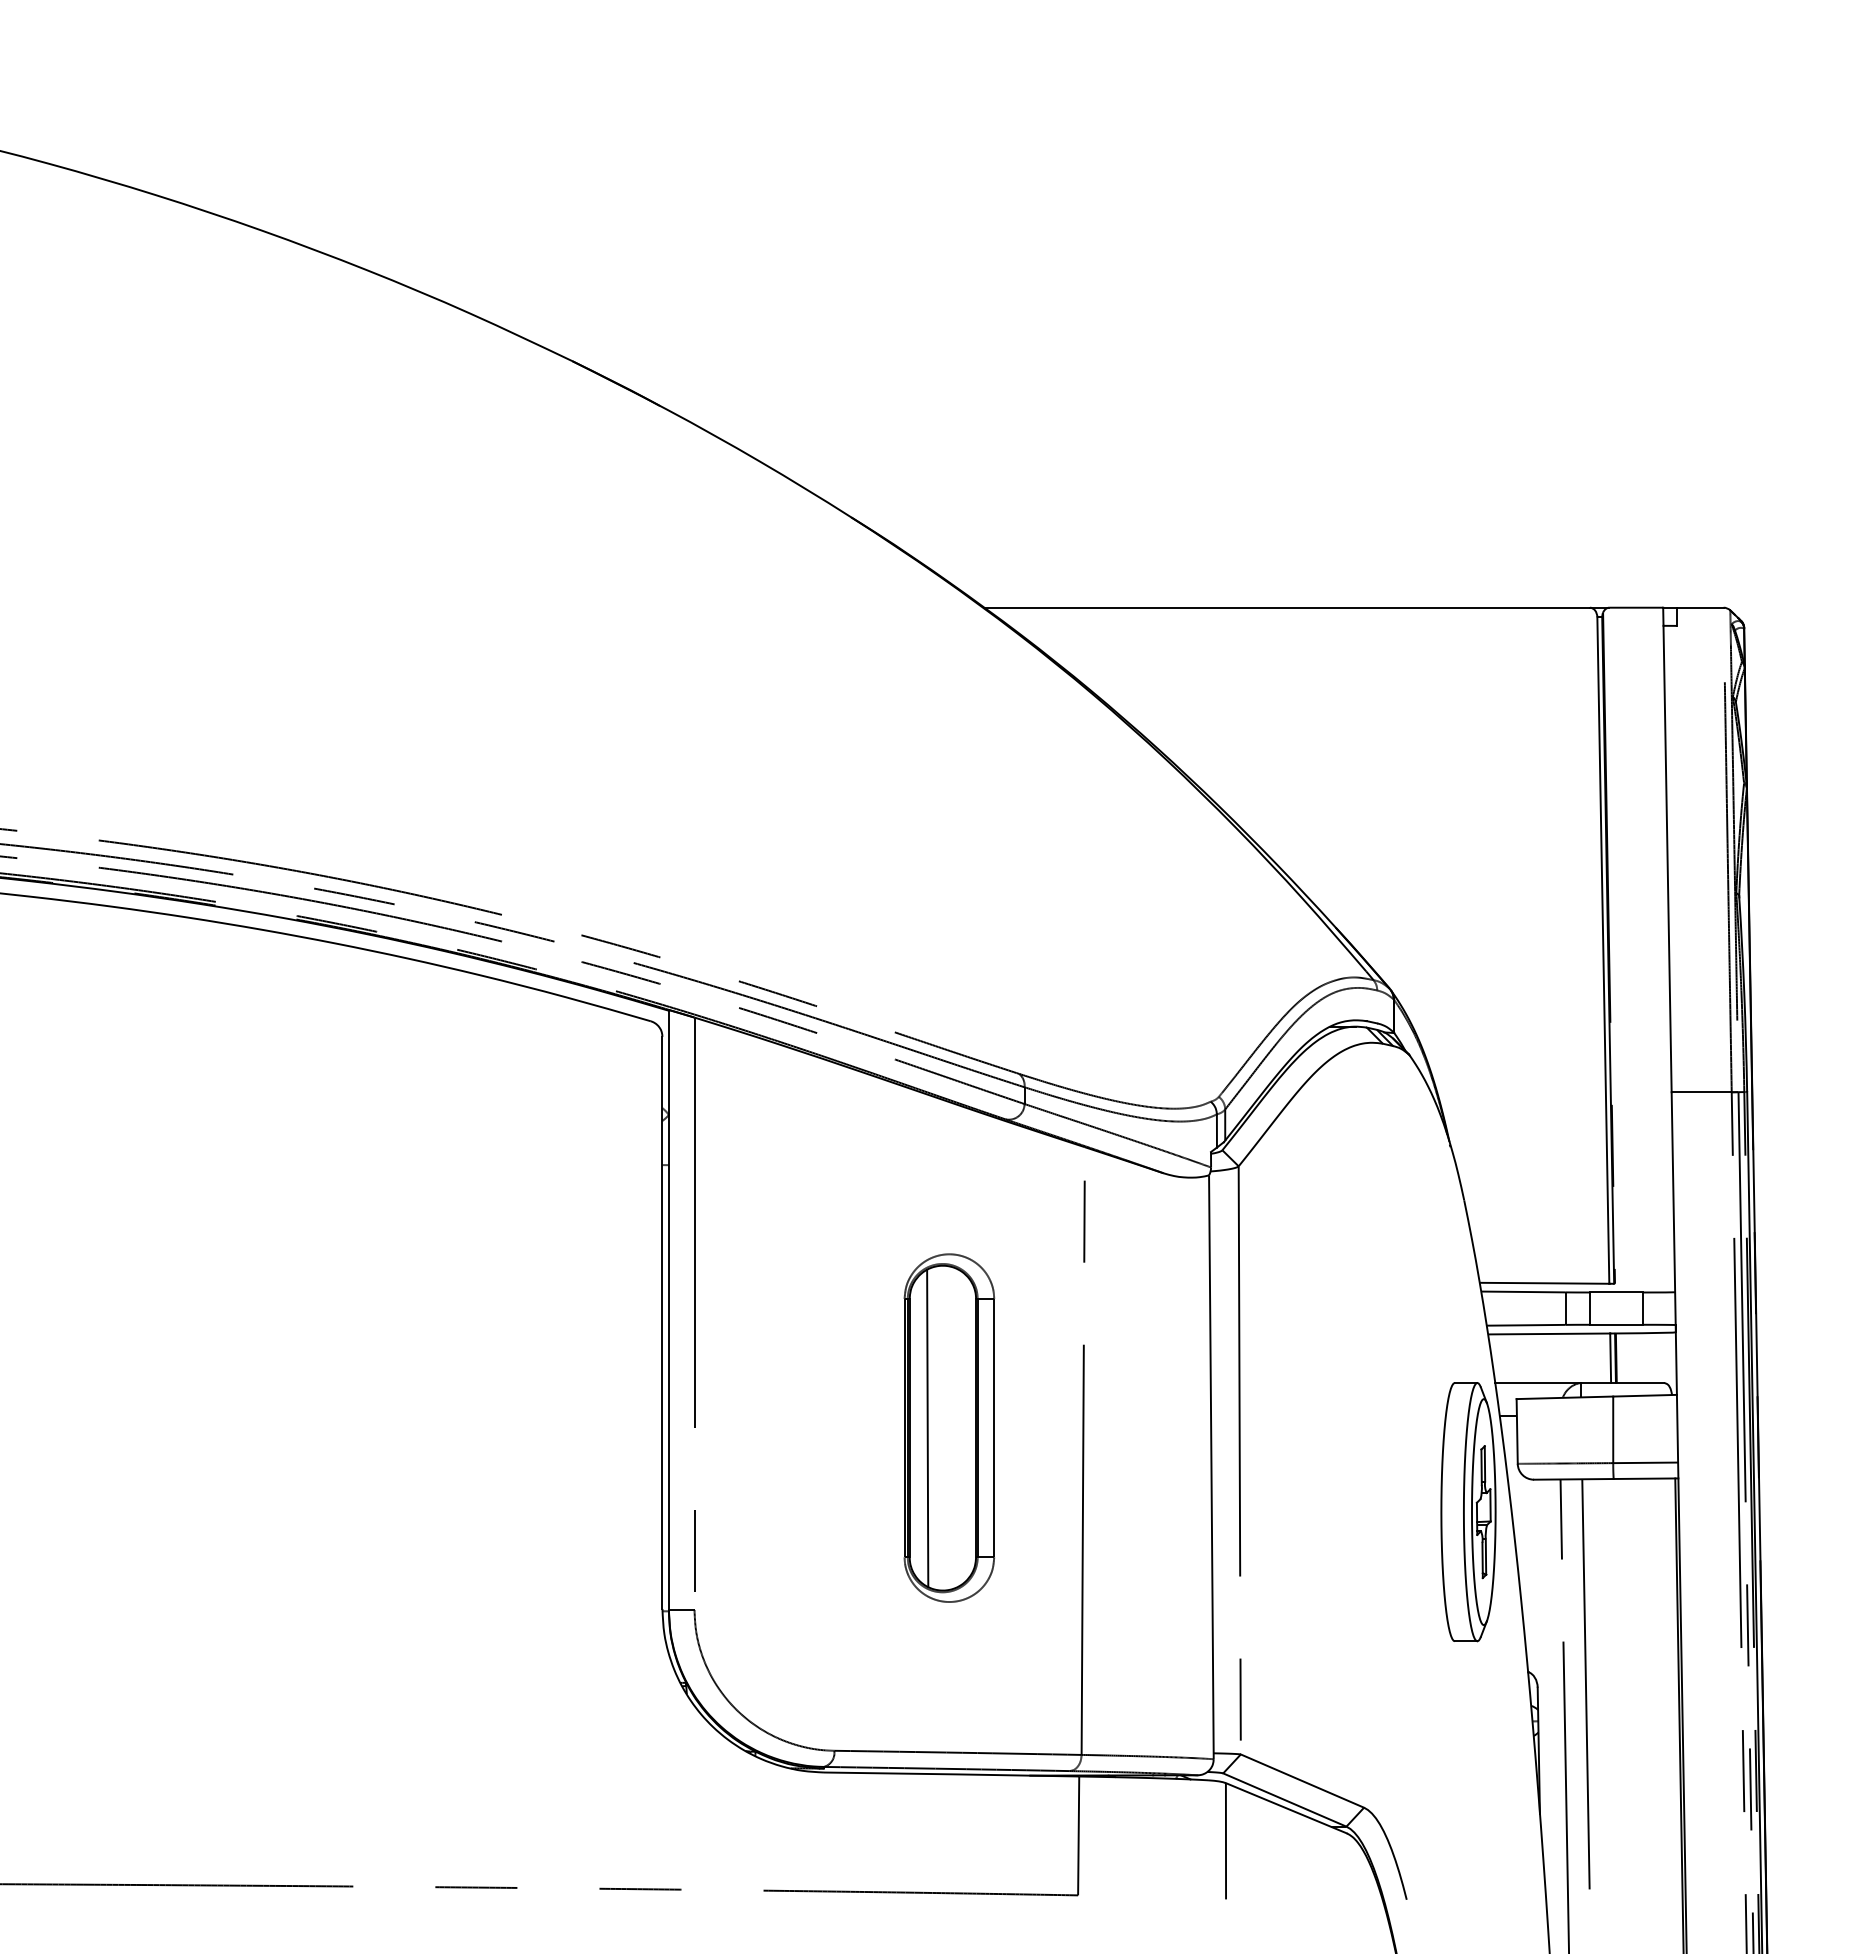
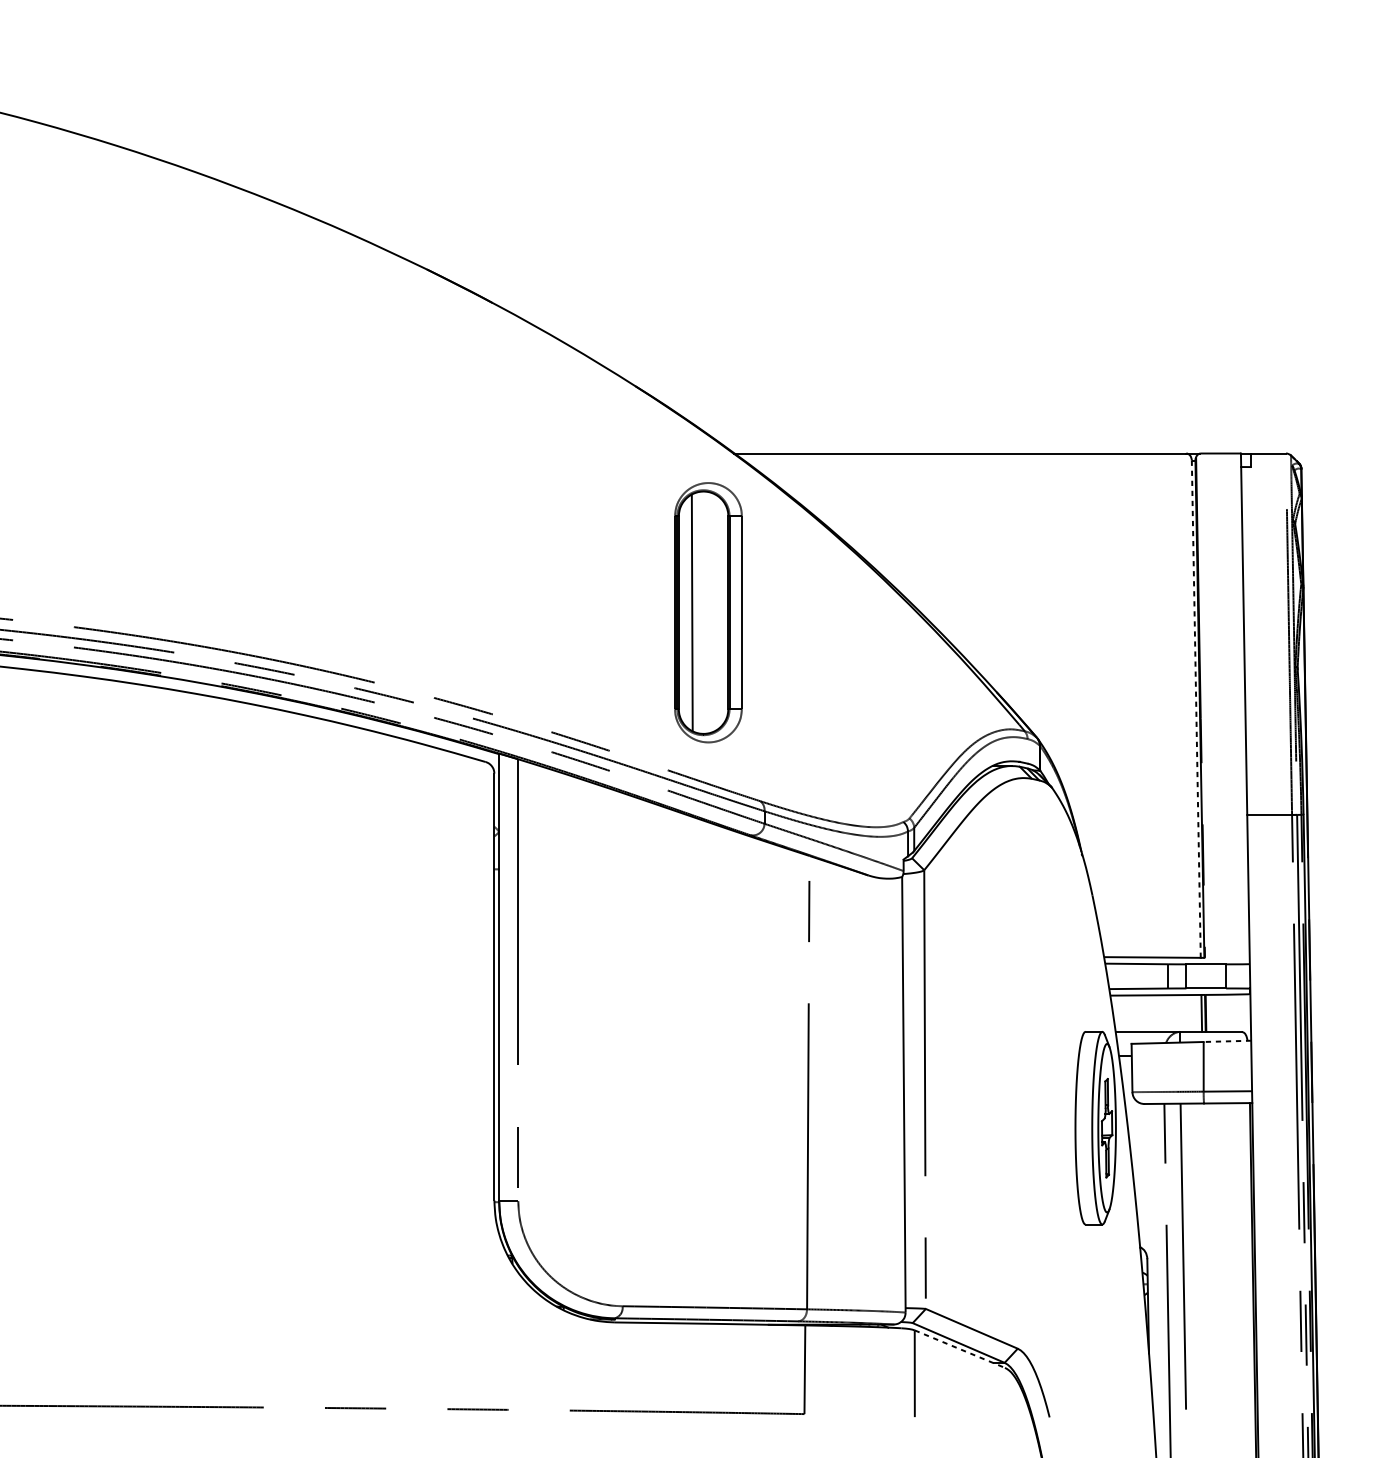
line: (1603, 951) -> (1196, 709), solid -> dashed
line: (1645, 1395) -> (1227, 1041), solid -> dashed
part: (949, 1427) -> (708, 612), moved
line: (1286, 1808) -> (959, 1349), solid -> dashed

